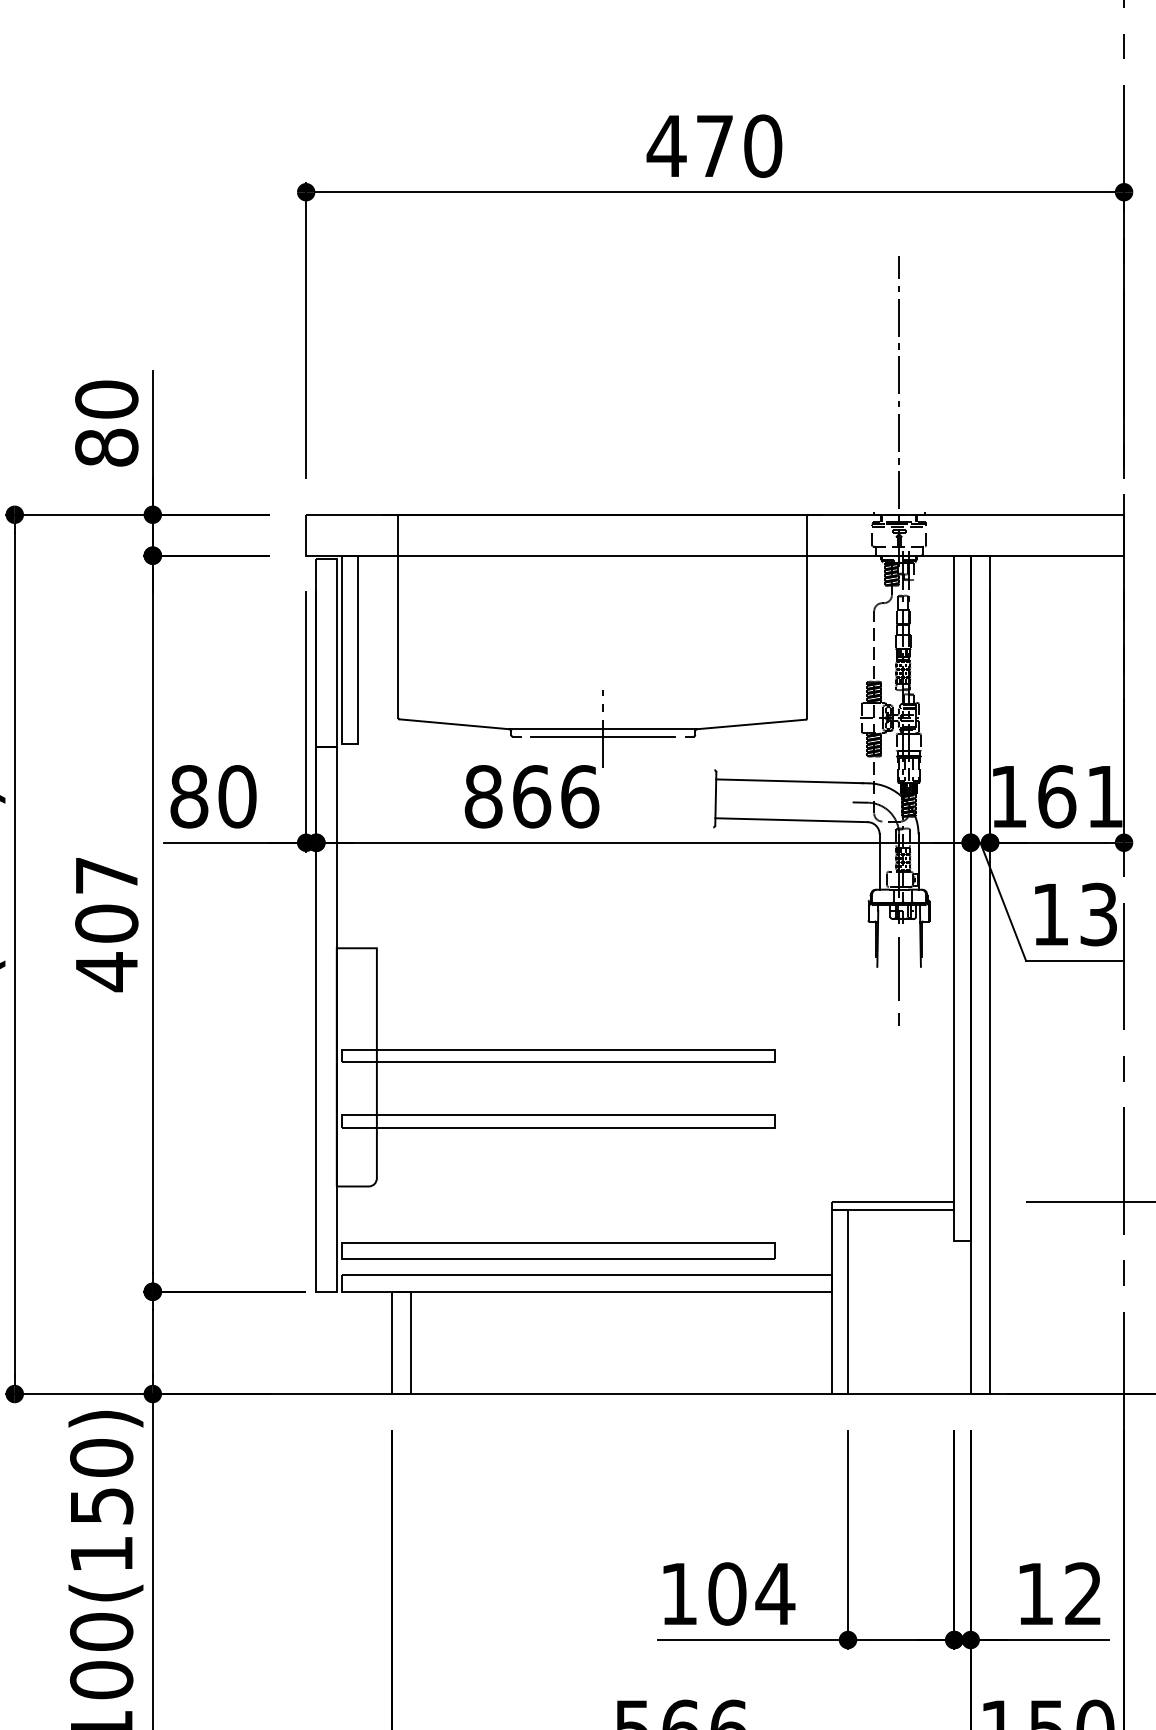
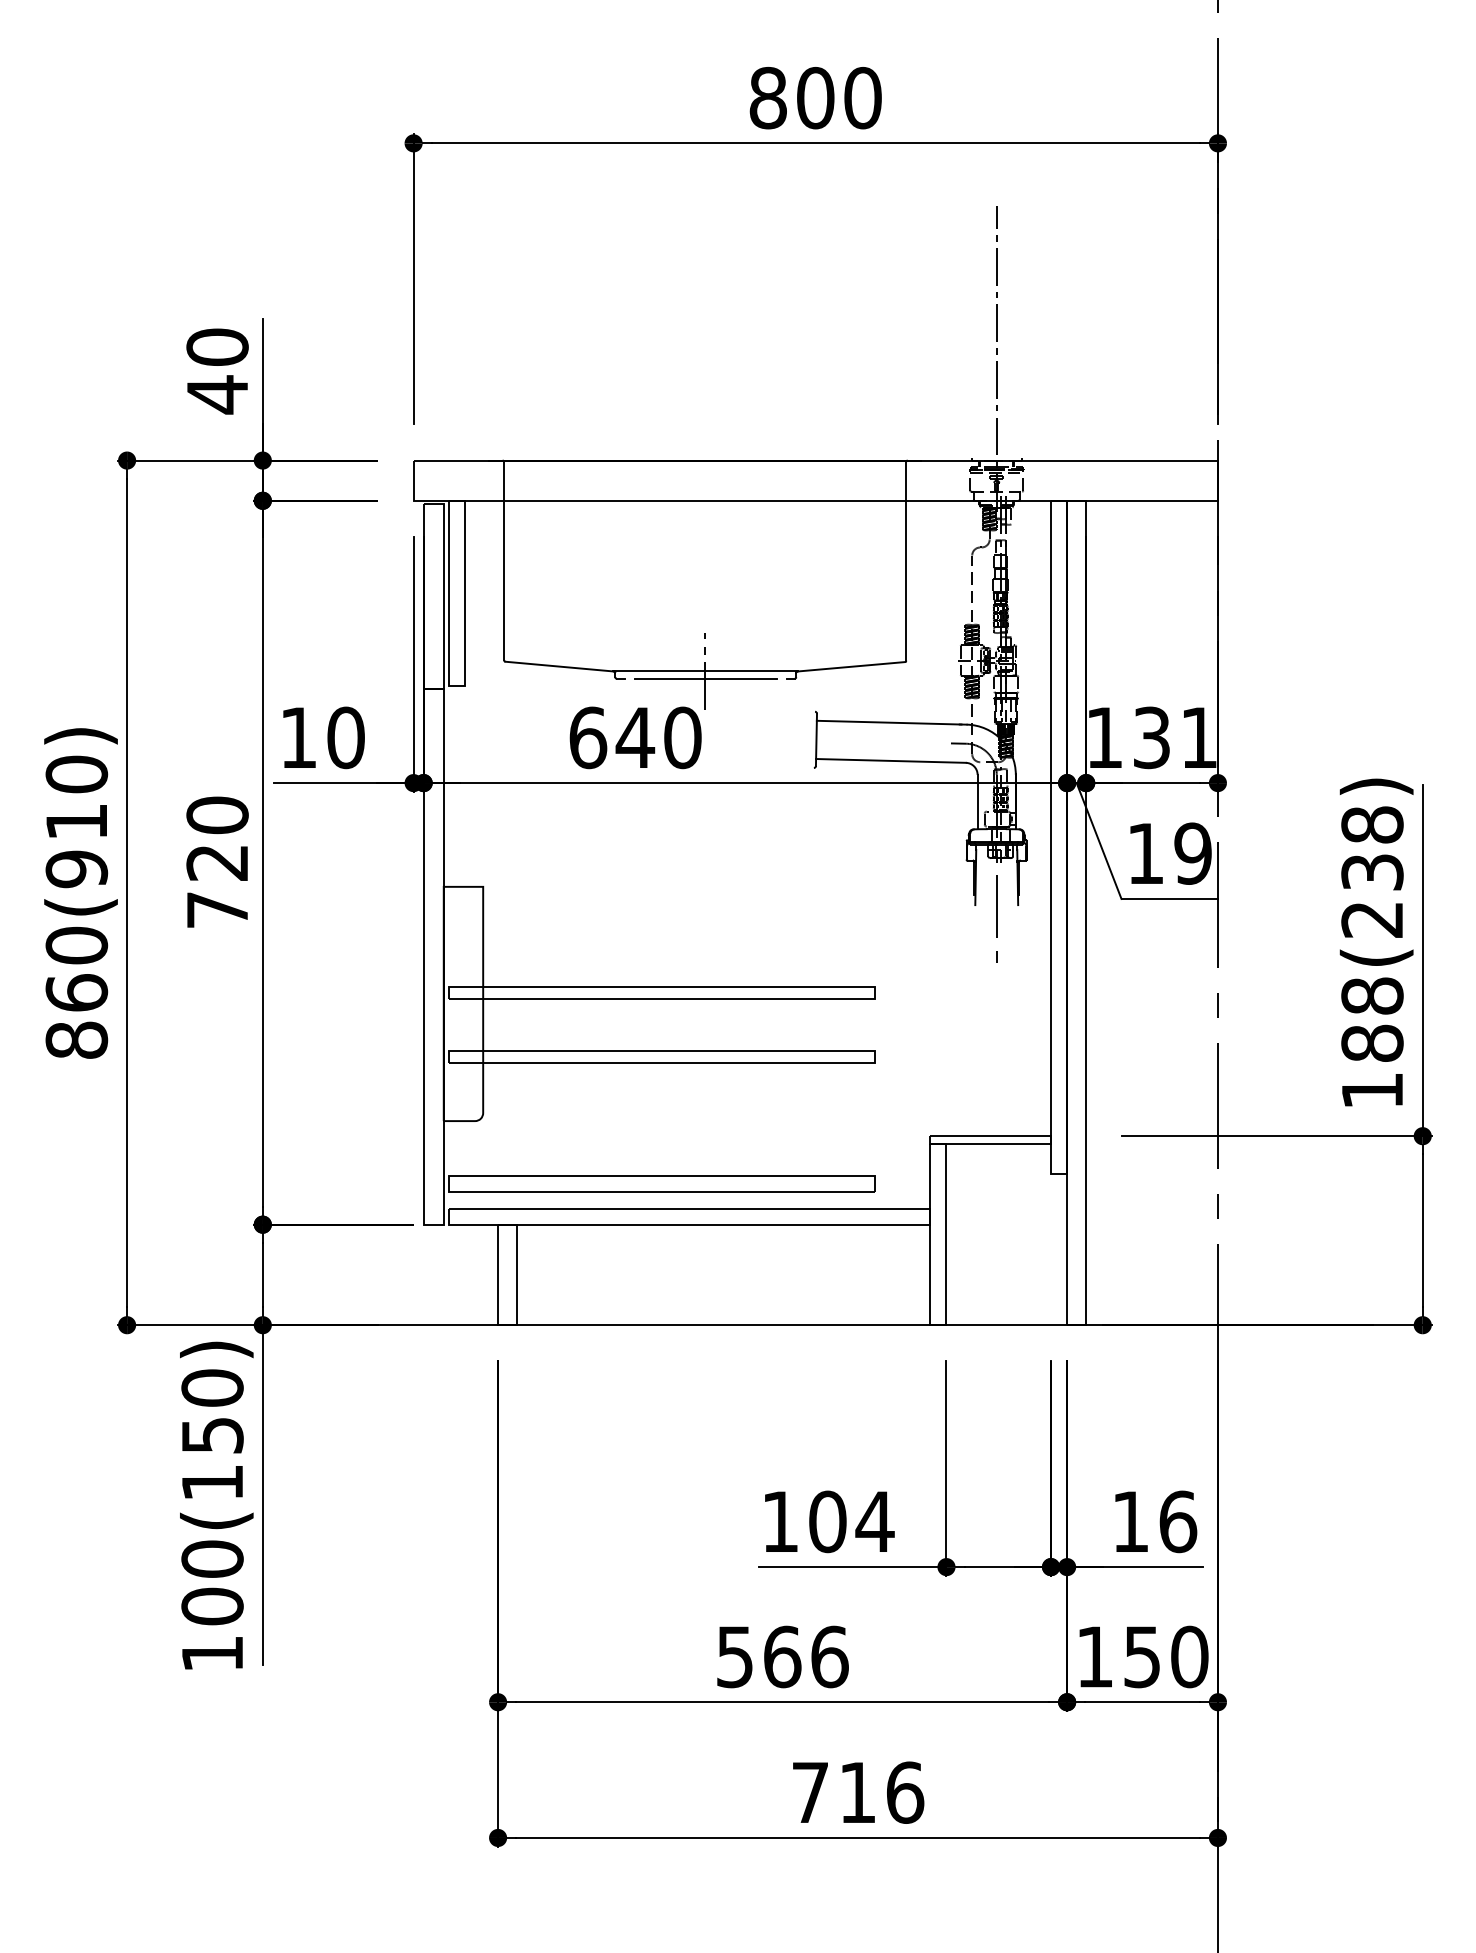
text: (690, 145) -> (791, 97), 470 -> 800
text: (106, 447) -> (217, 394), 80 -> 40
text: (189, 796) -> (298, 737), 80 -> 10
text: (531, 796) -> (635, 737), 866 -> 640
text: (1057, 796) -> (1152, 737), 161 -> 131
text: (1098, 914) -> (1192, 853), 13 -> 19
text: (106, 924) -> (217, 863), 407 -> 720
text: (1083, 1593) -> (1178, 1521), 12 -> 16

